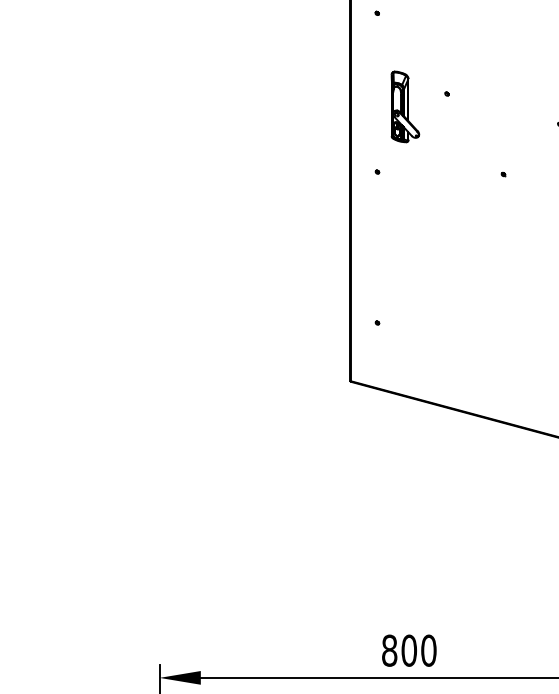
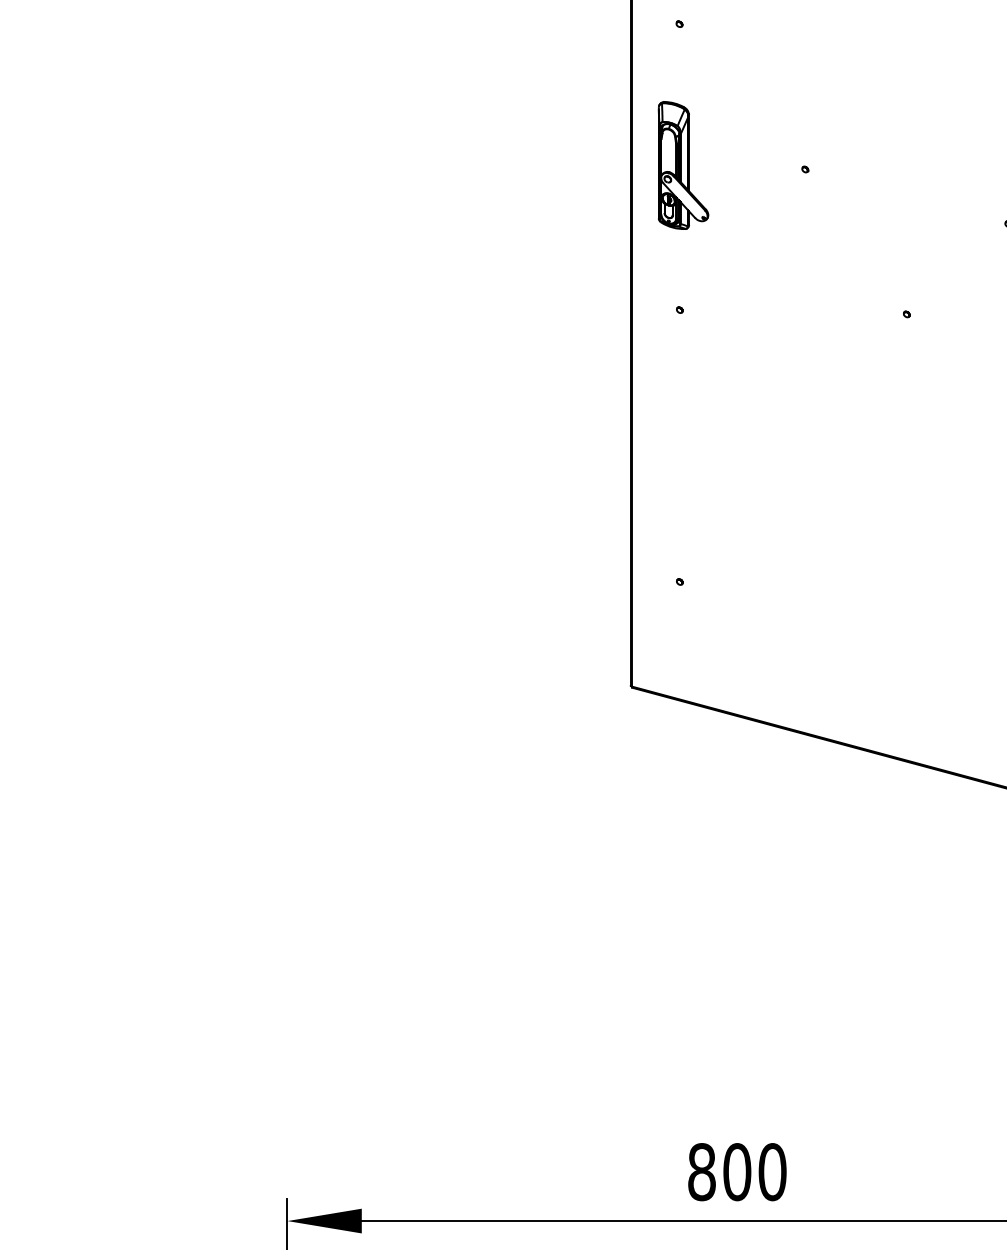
part: (405, 106) -> (683, 164), moved

